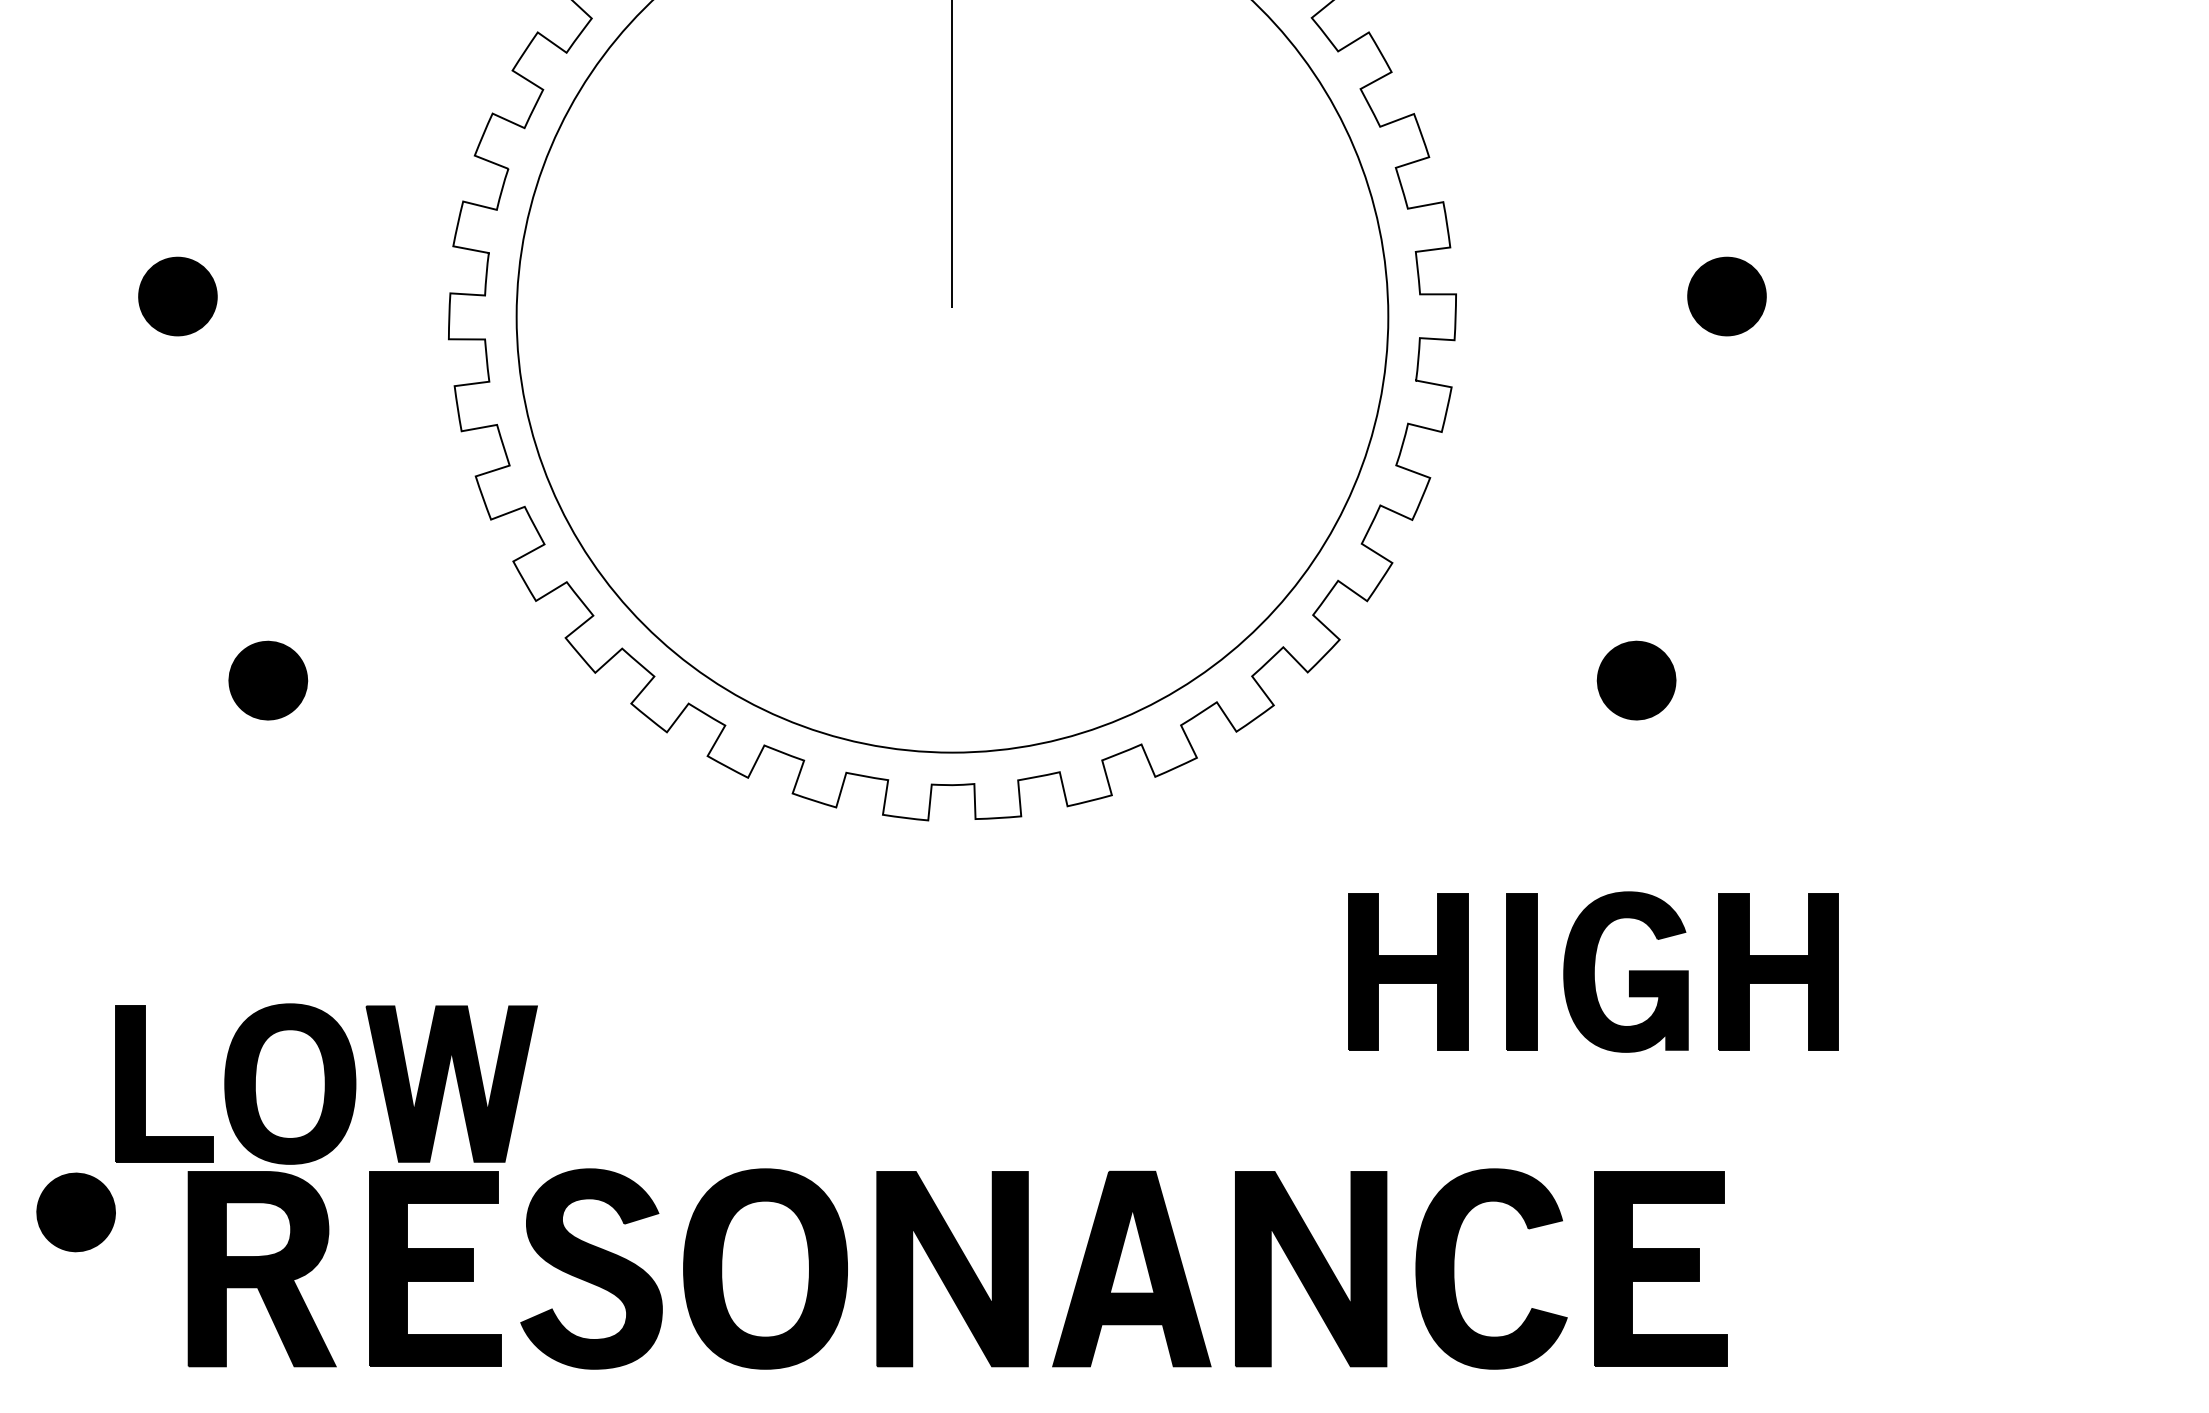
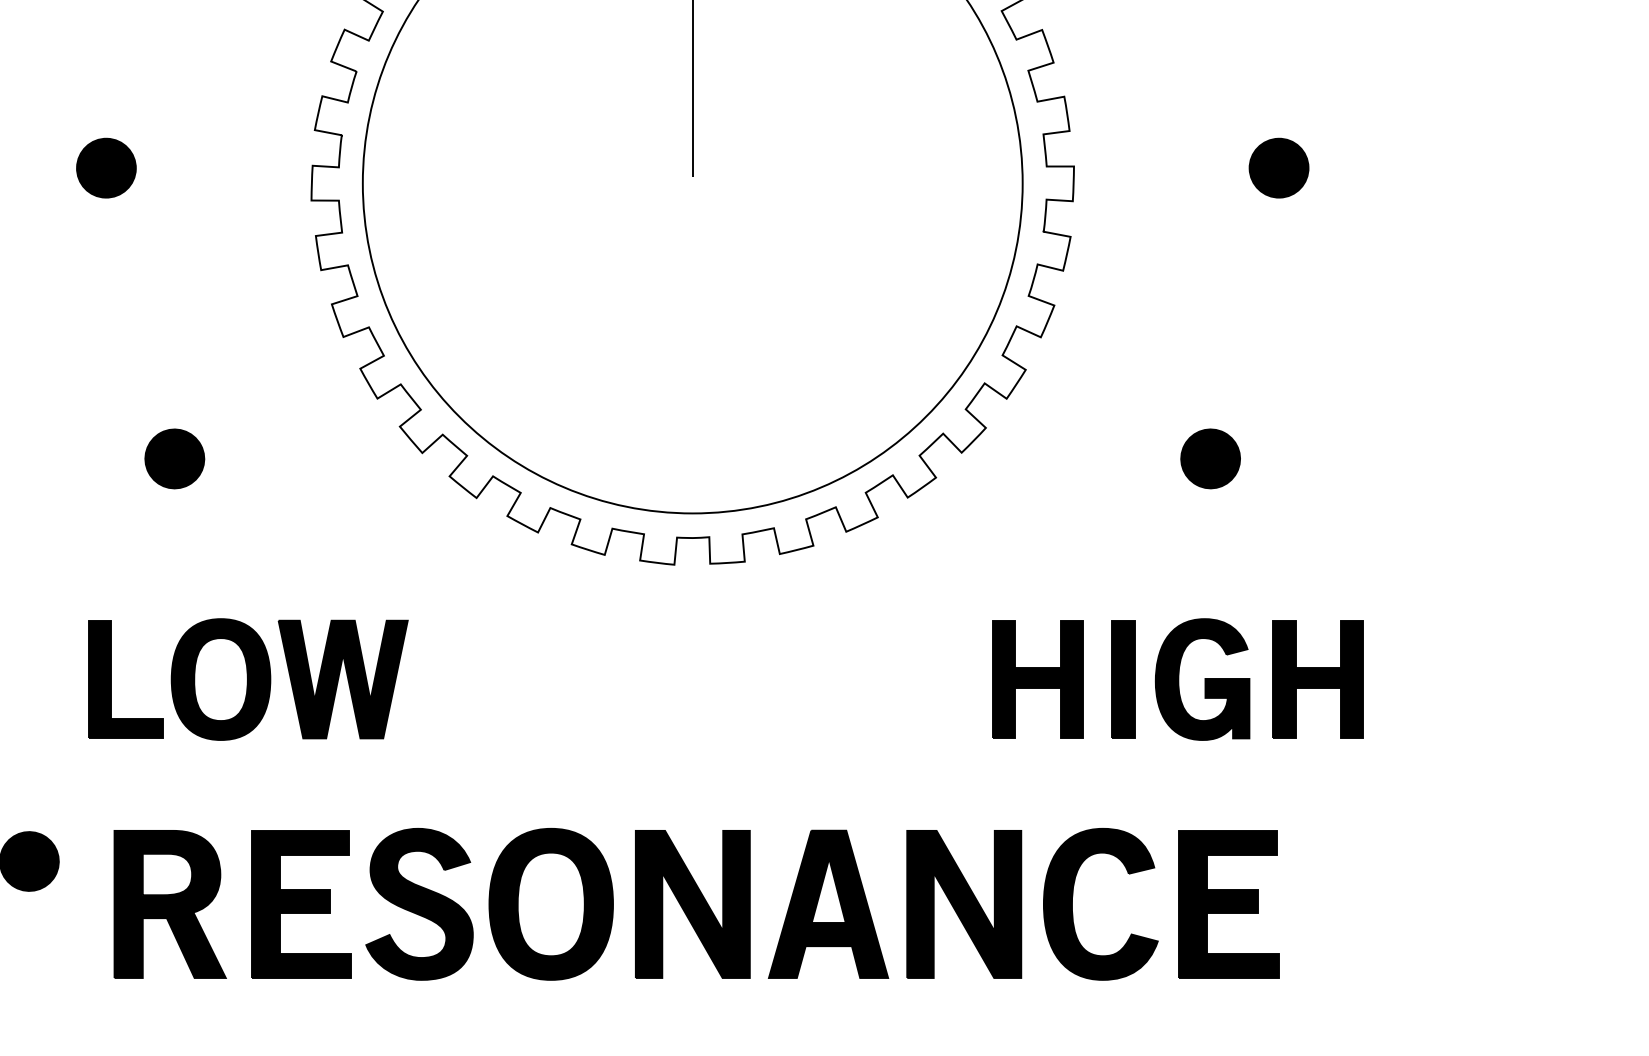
part: (326, 1083) -> (248, 679), moved

